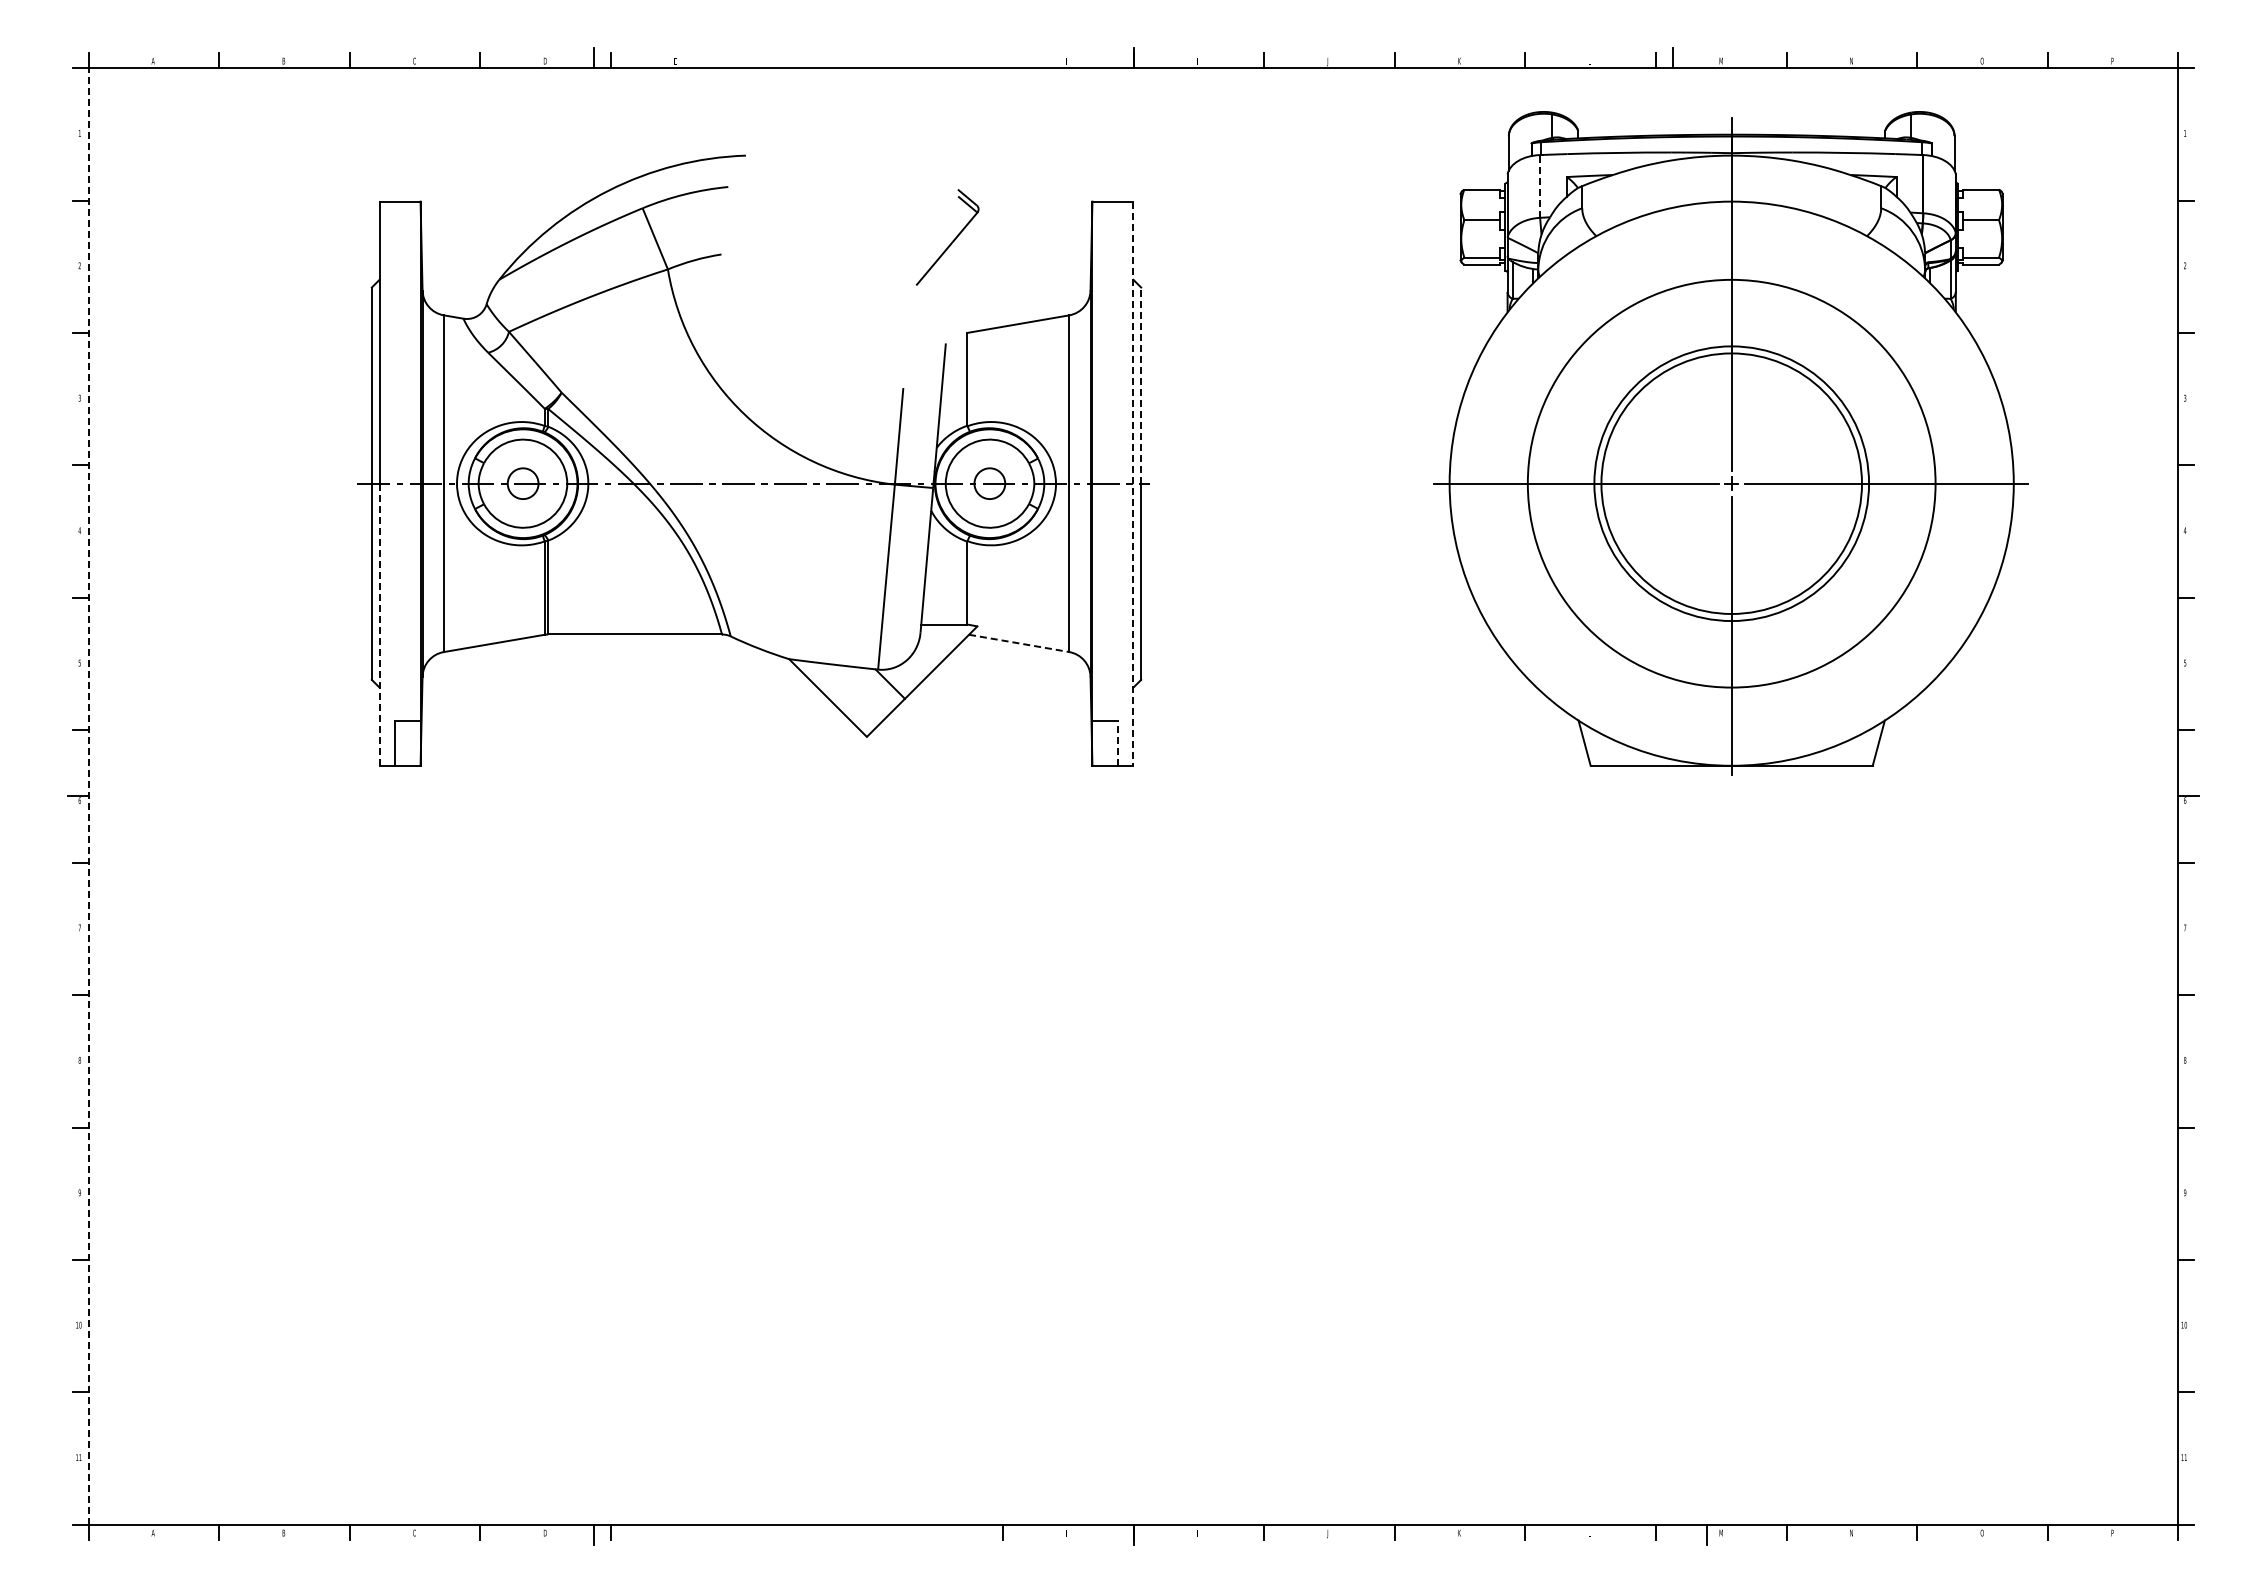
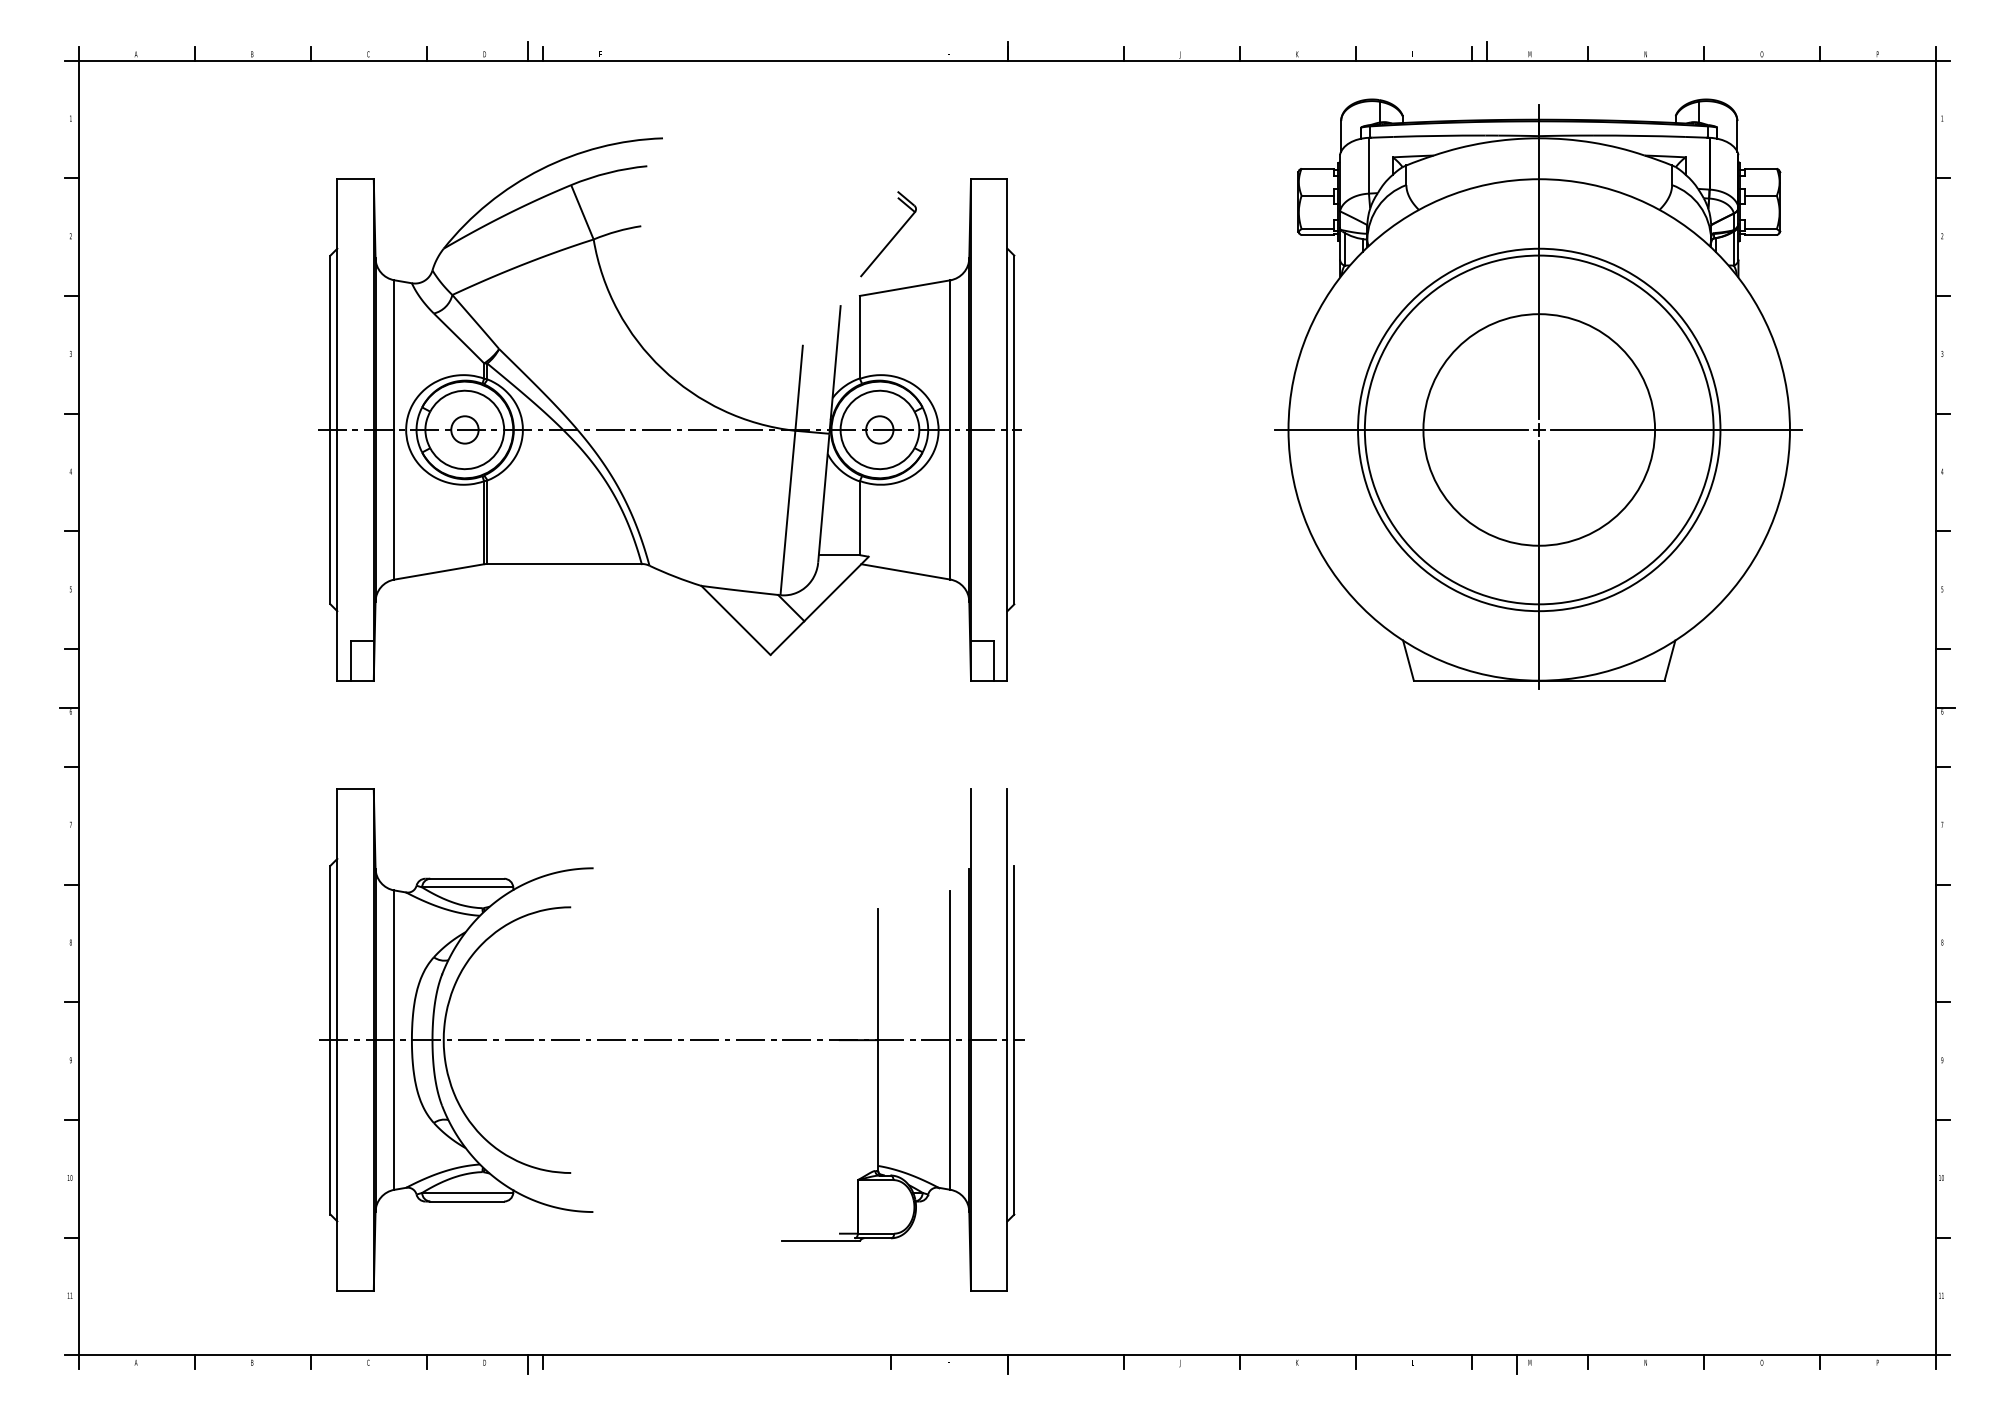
line: (1540, 185) -> (1369, 164), dashed -> solid
part: (947, 237) -> (888, 234), moved
line: (1141, 385) -> (1014, 342), dashed -> solid
circle: (1731, 483) -> (1539, 429), size x1.43
line: (1133, 484) -> (1007, 430), dashed -> solid
line: (379, 625) -> (337, 555), dashed -> solid
line: (1019, 643) -> (906, 571), dashed -> solid
line: (1118, 743) -> (994, 660), dashed -> solid
line: (88, 795) -> (78, 707), dashed -> solid
part: (755, 1170) -> (671, 1040), added

